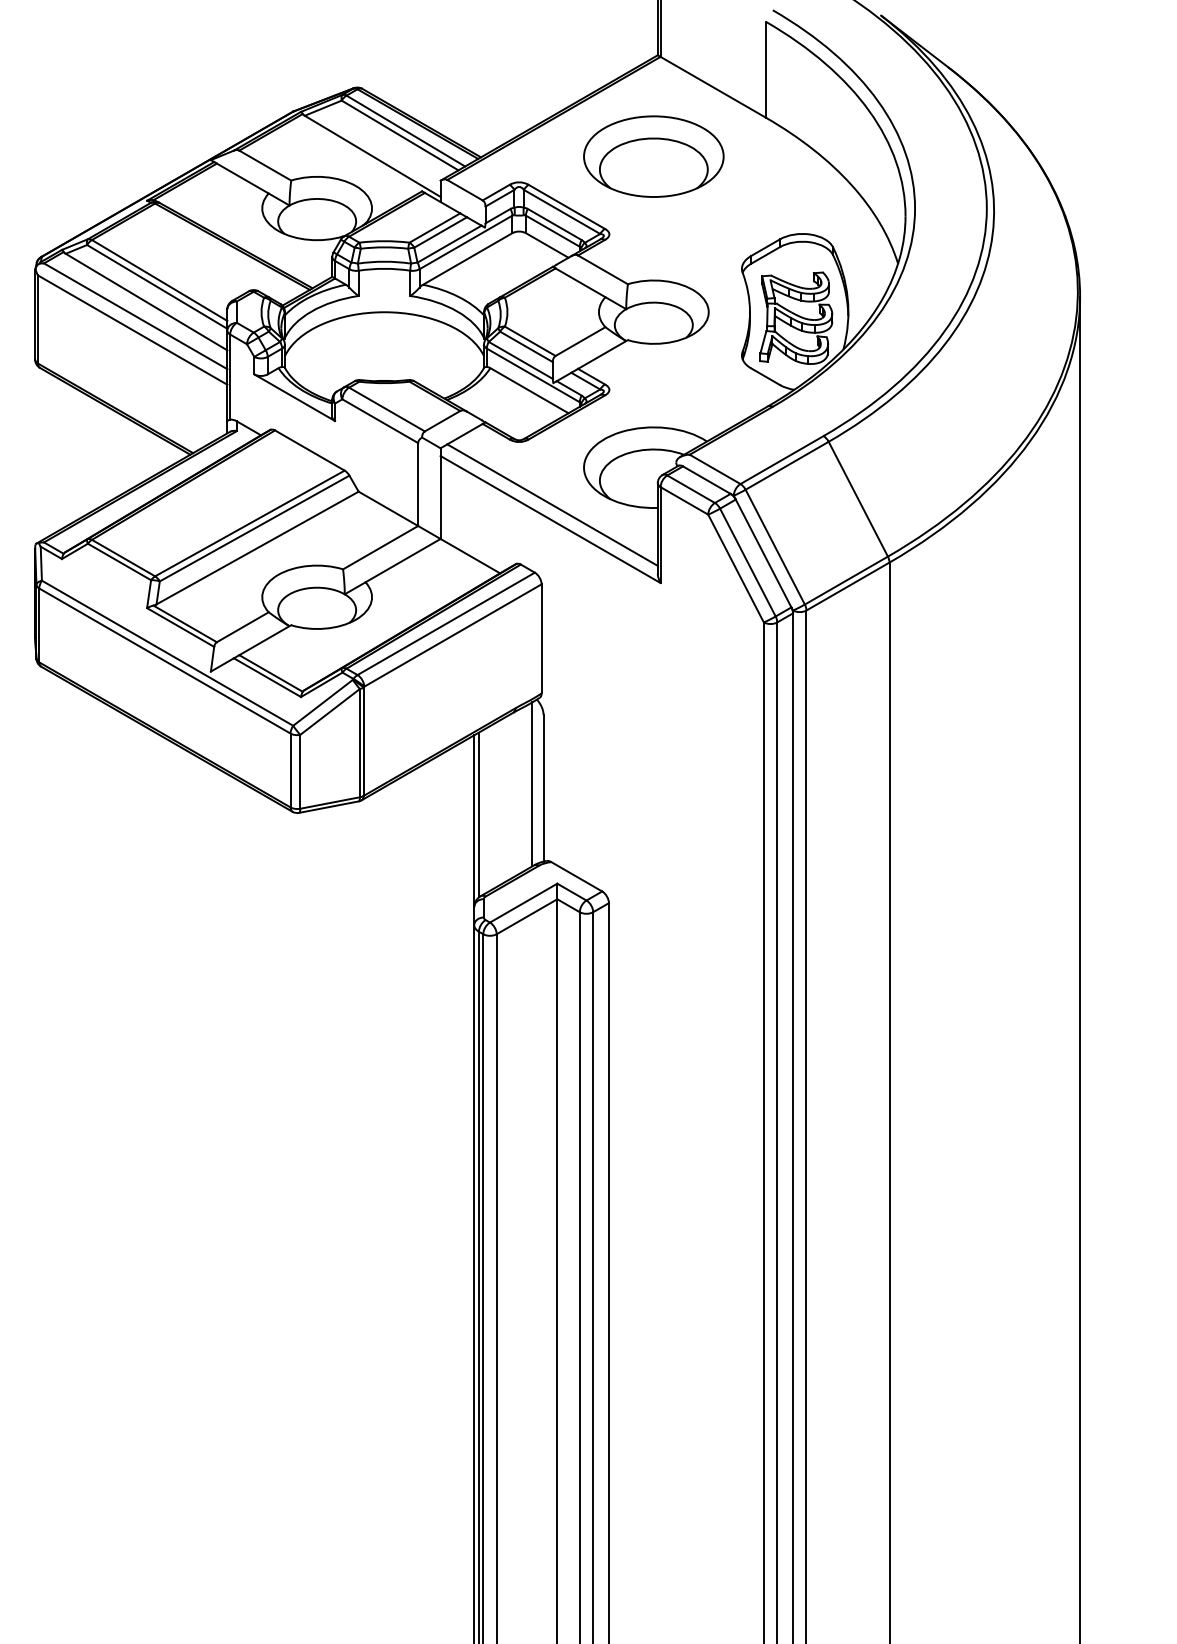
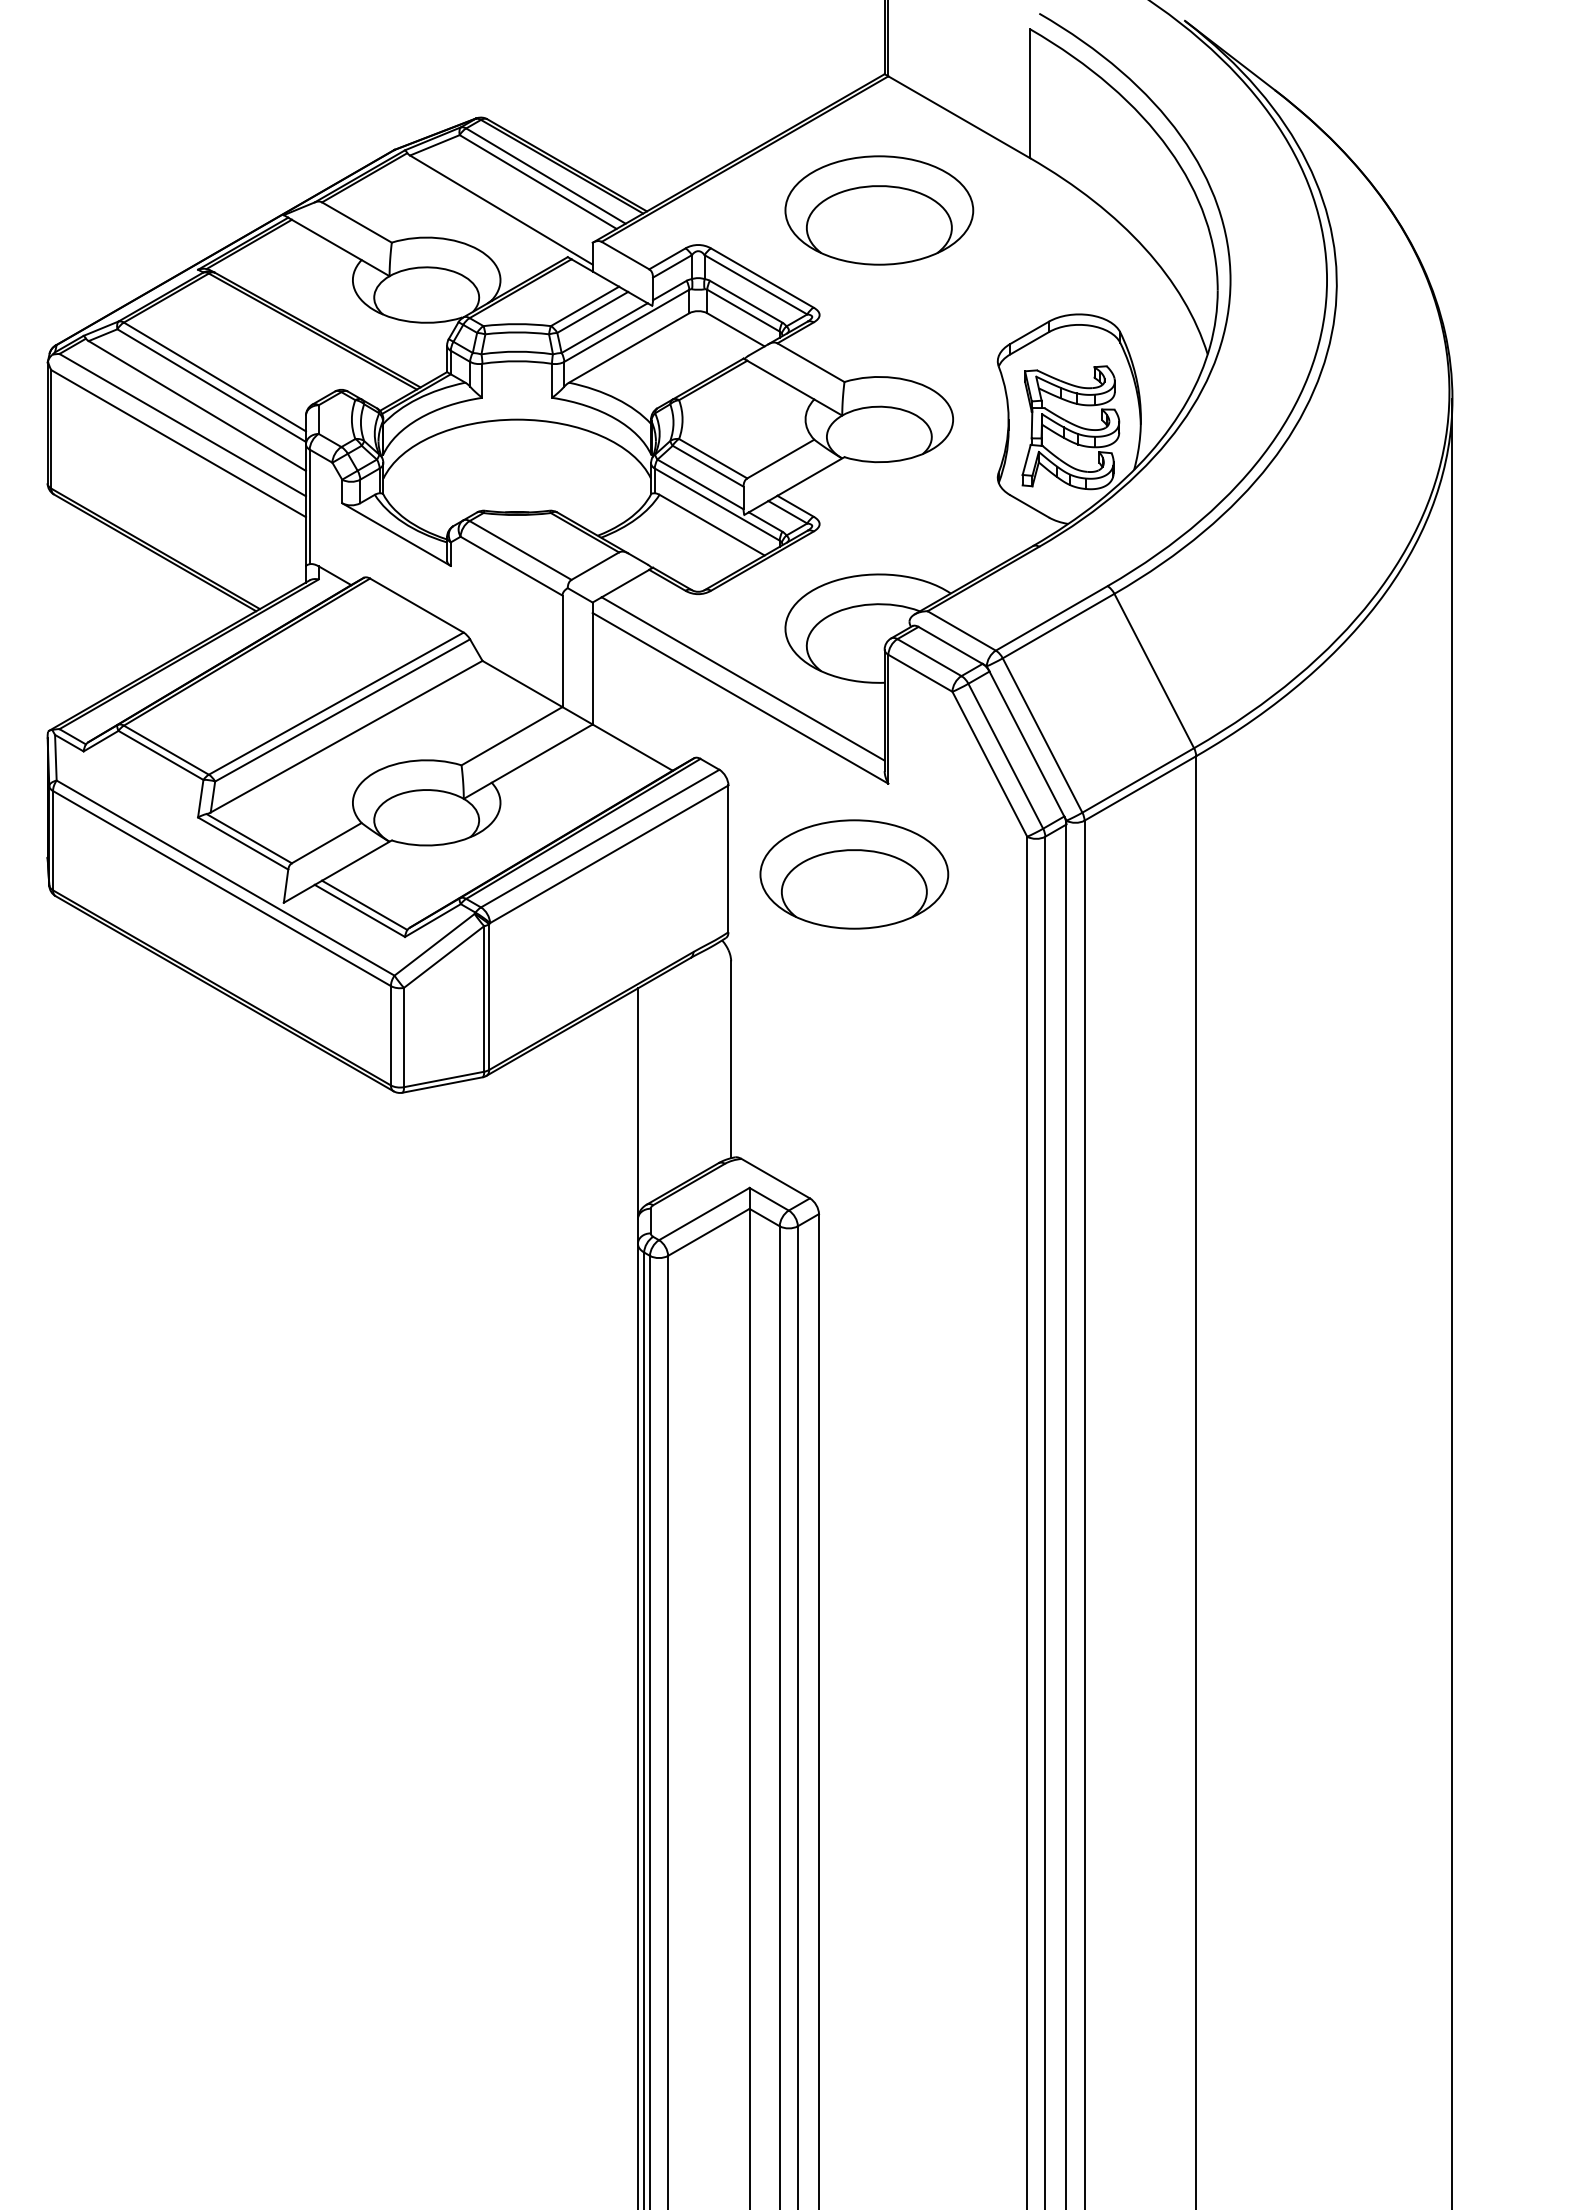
part: (635, 650) -> (854, 874), added
line: (531, 784) -> (715, 1054), removed
line: (479, 814) -> (644, 1095), removed

